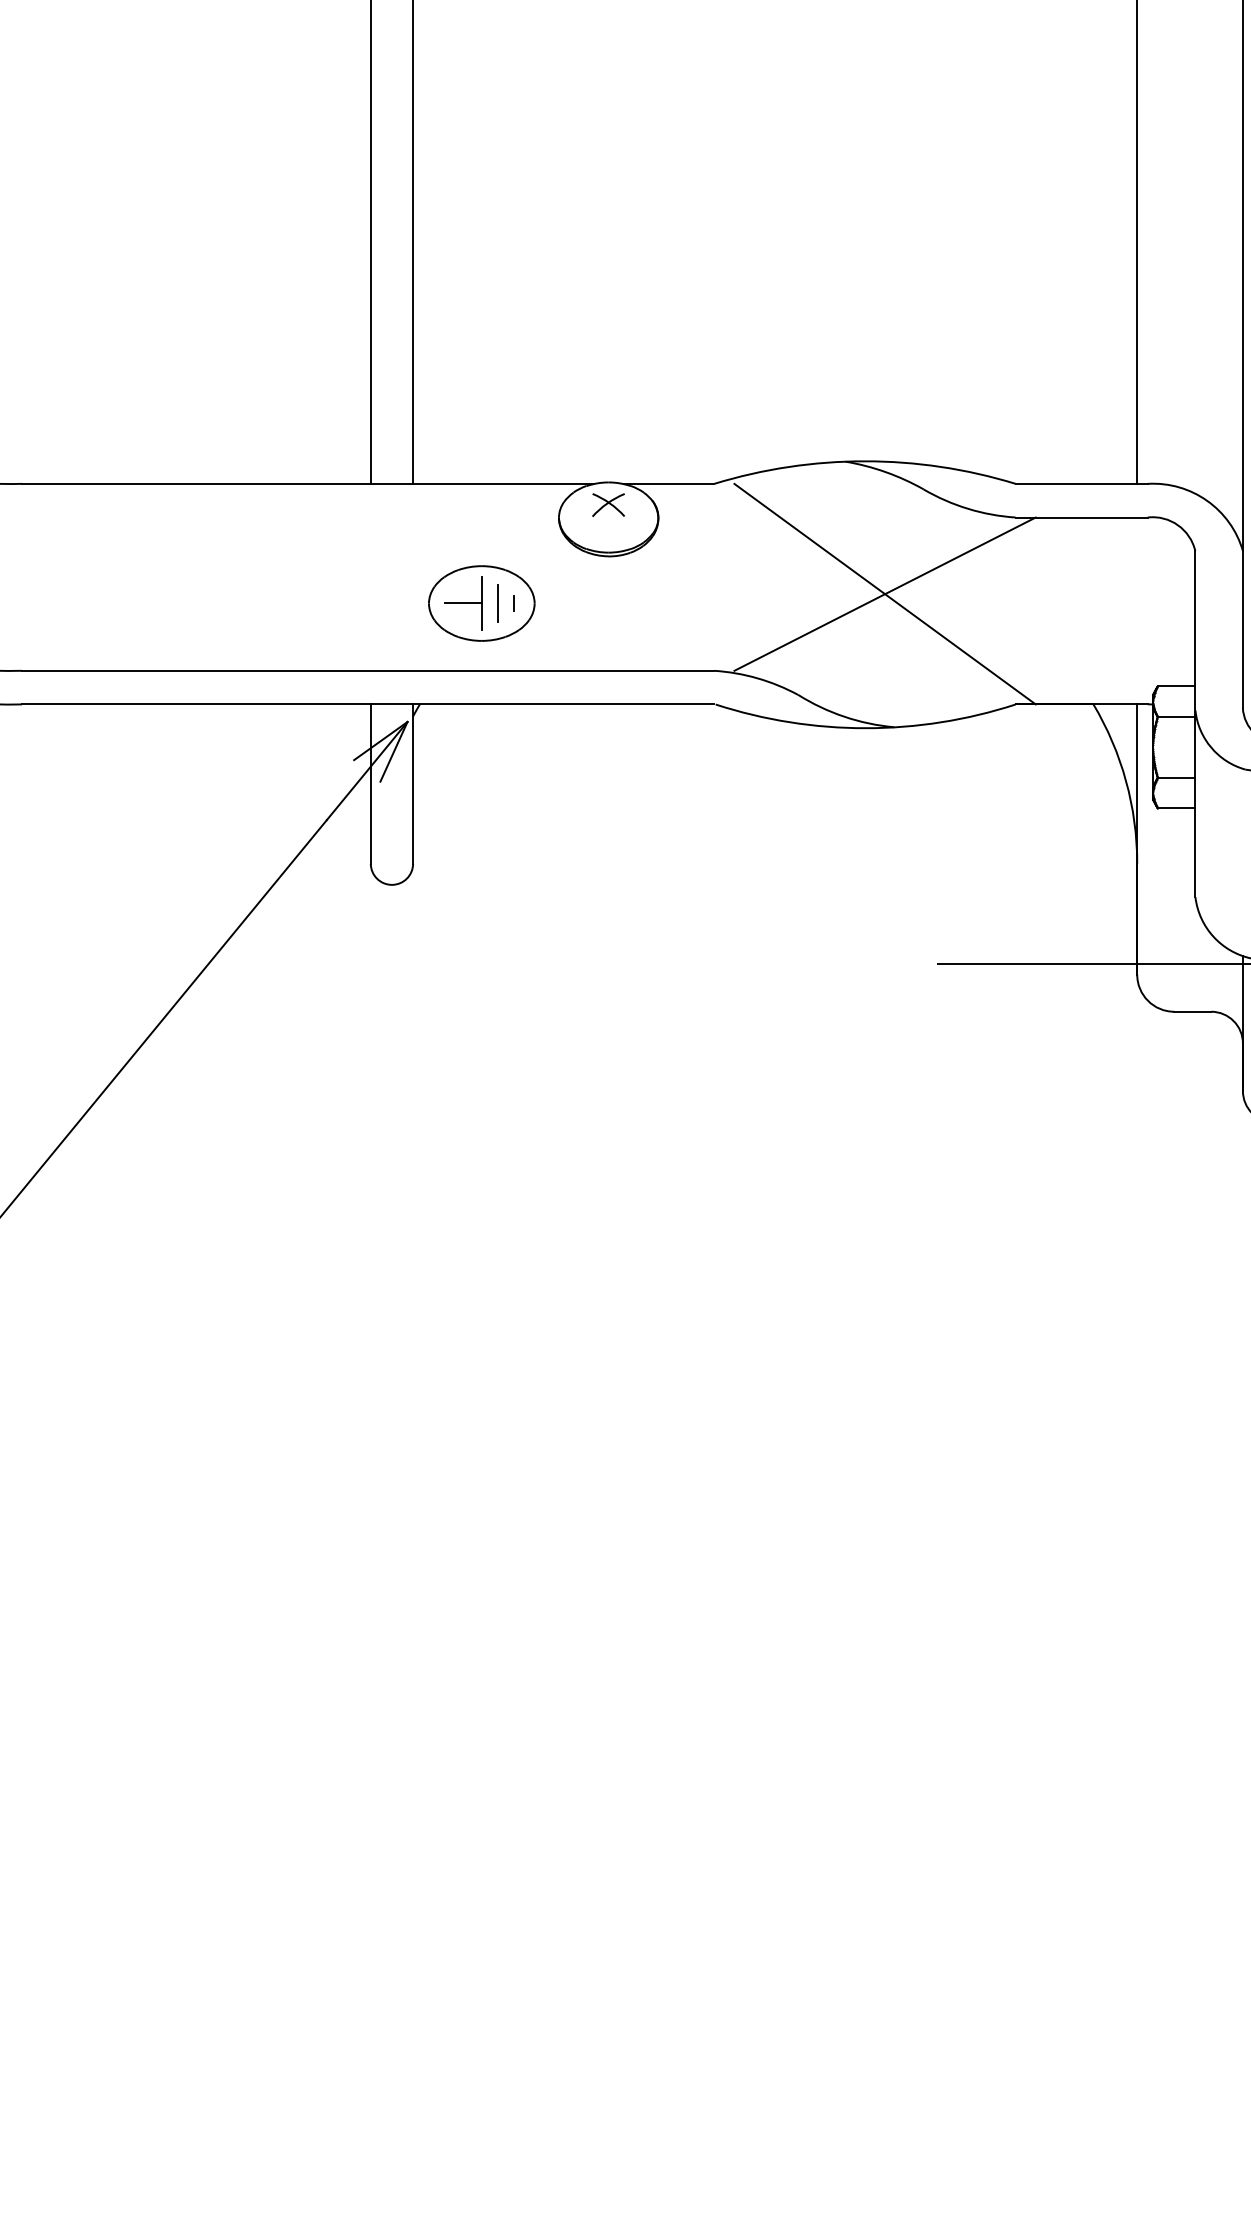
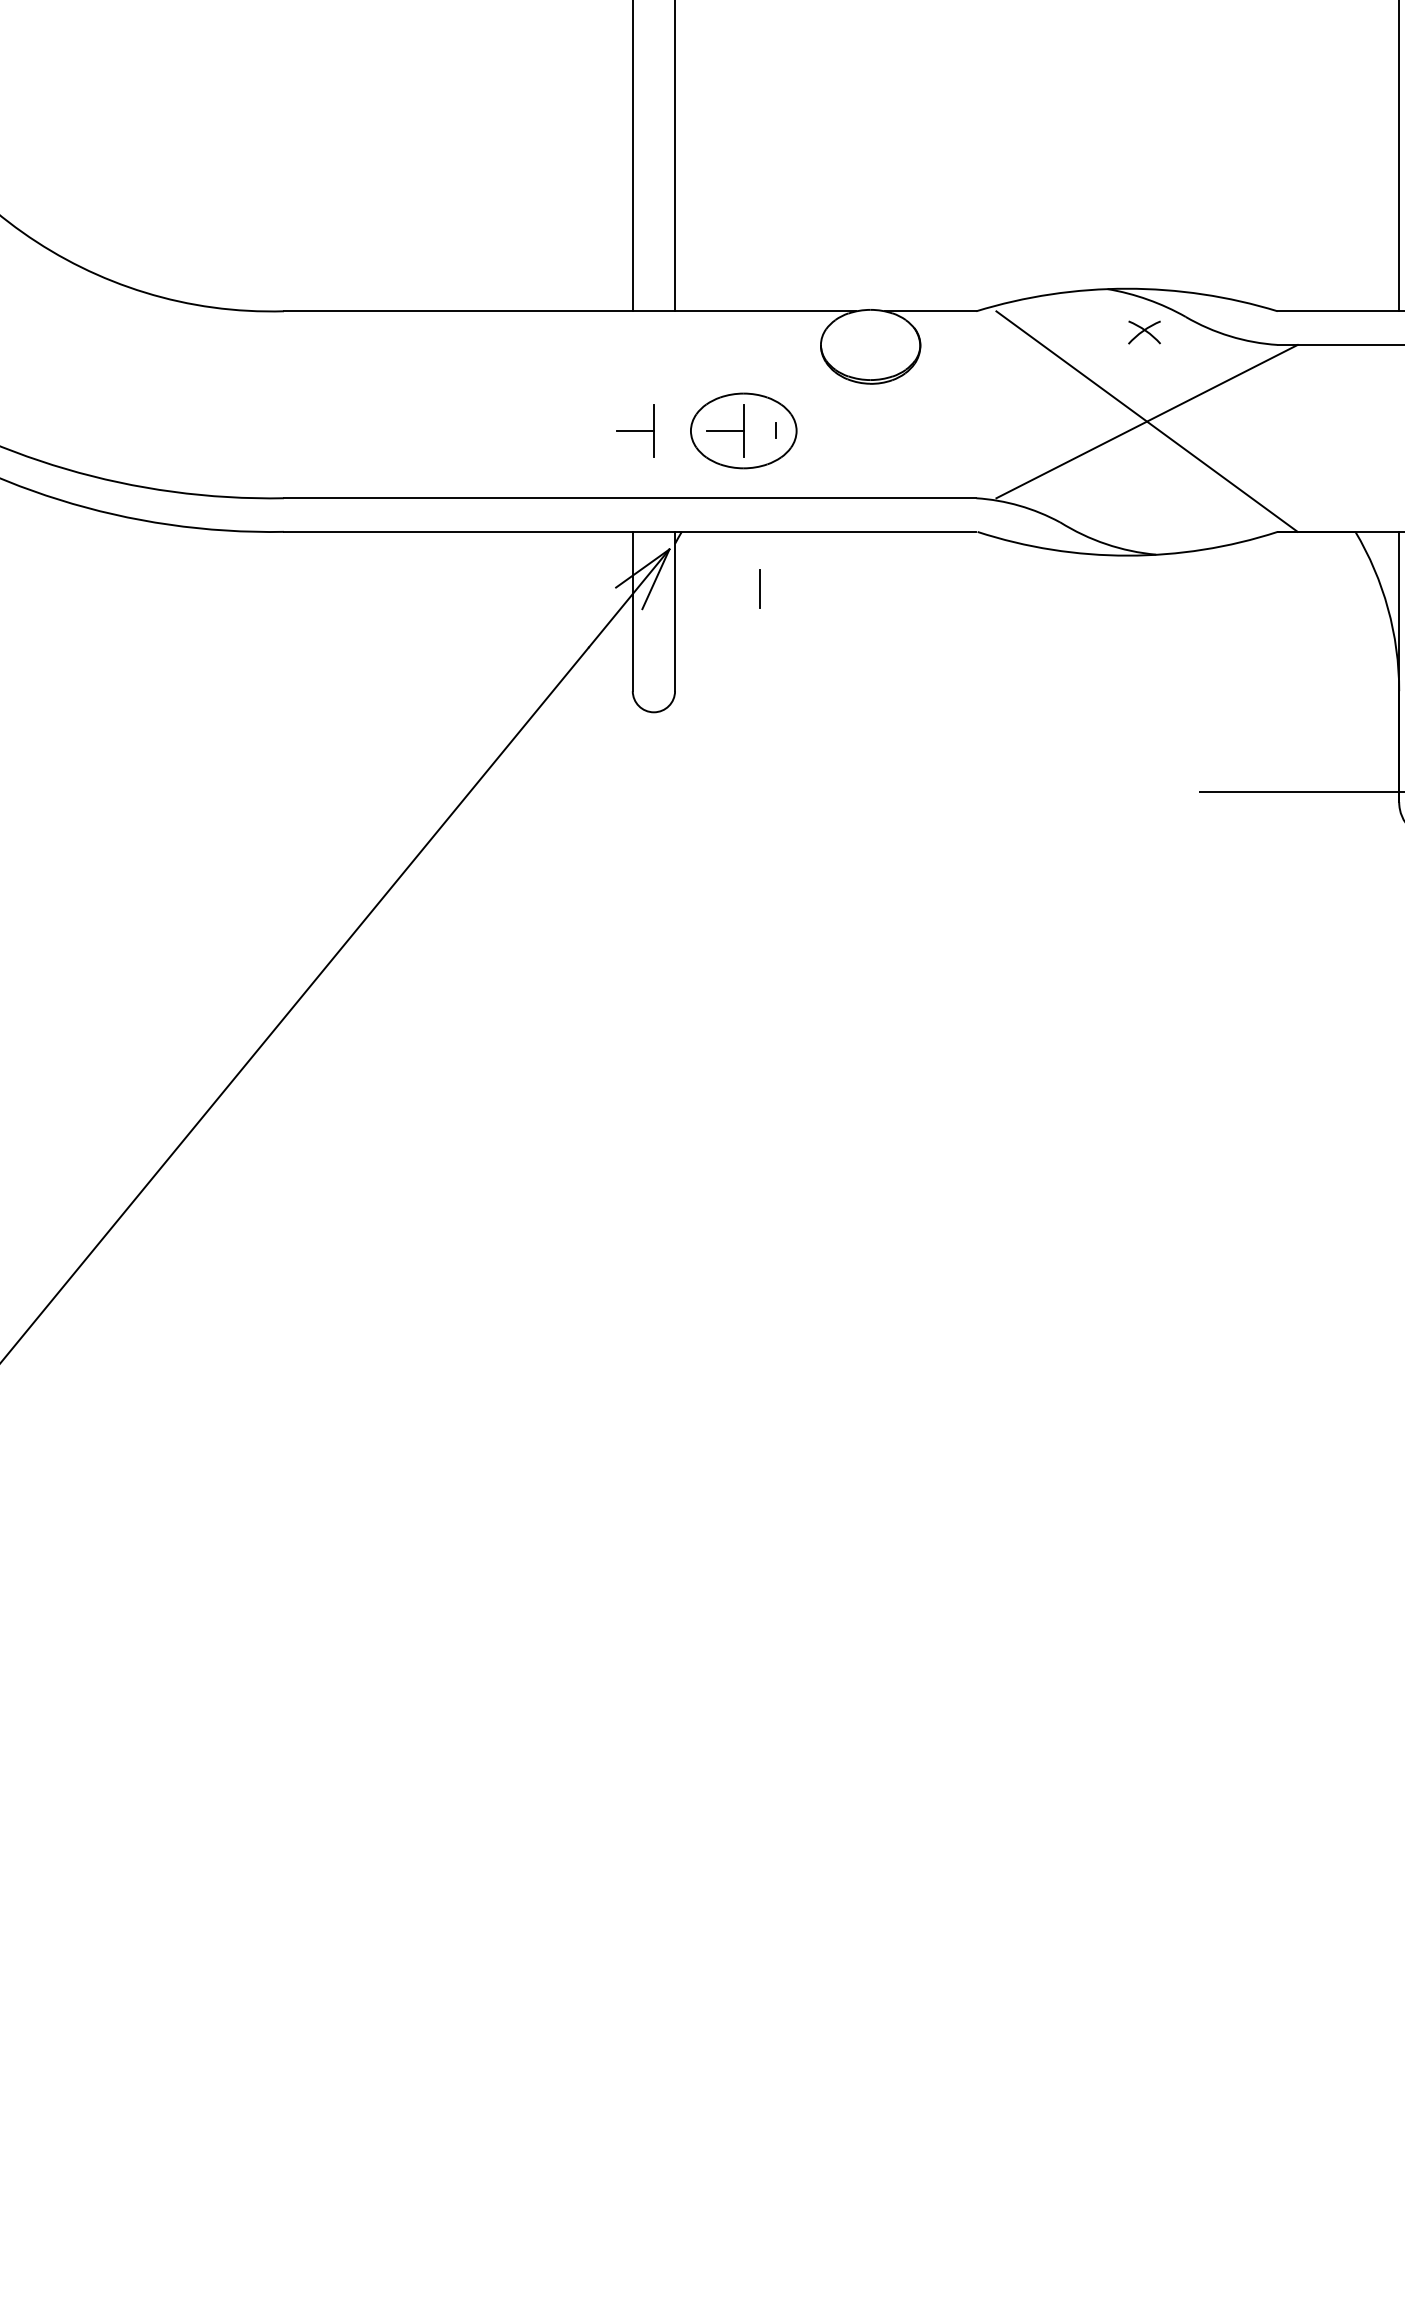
part: (608, 505) -> (1144, 332), moved
part: (373, 603) -> (635, 430), added
line: (497, 603) -> (759, 588), moved

